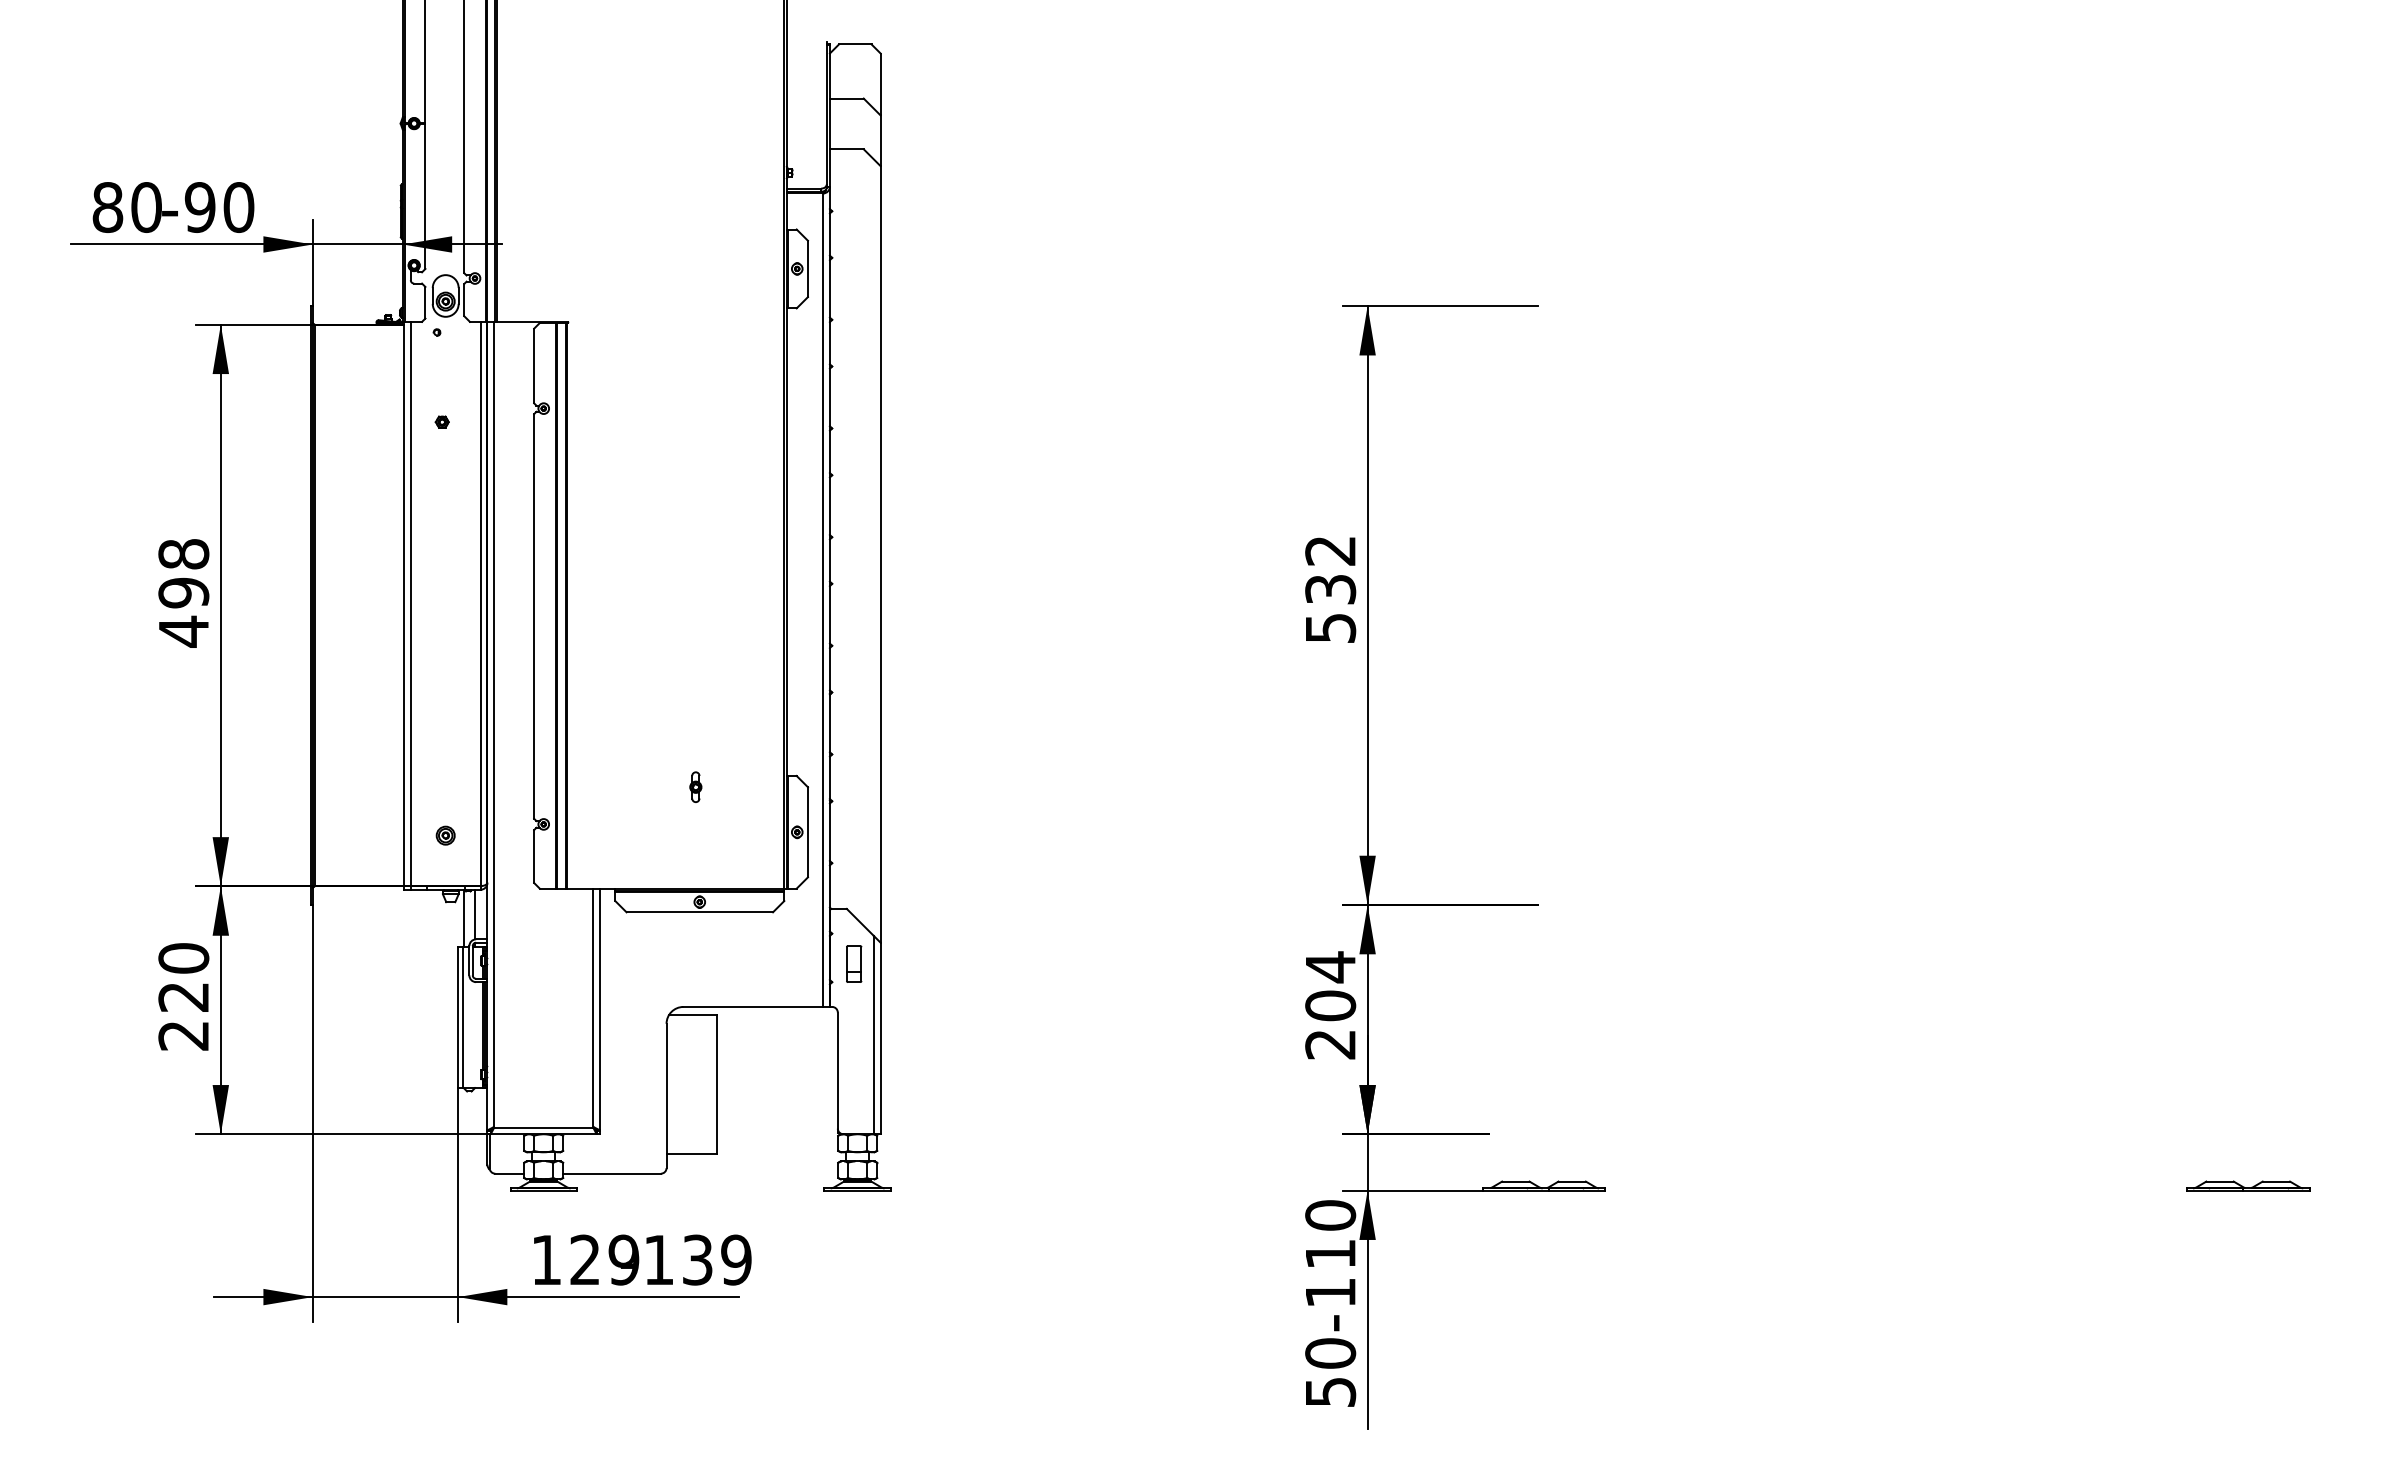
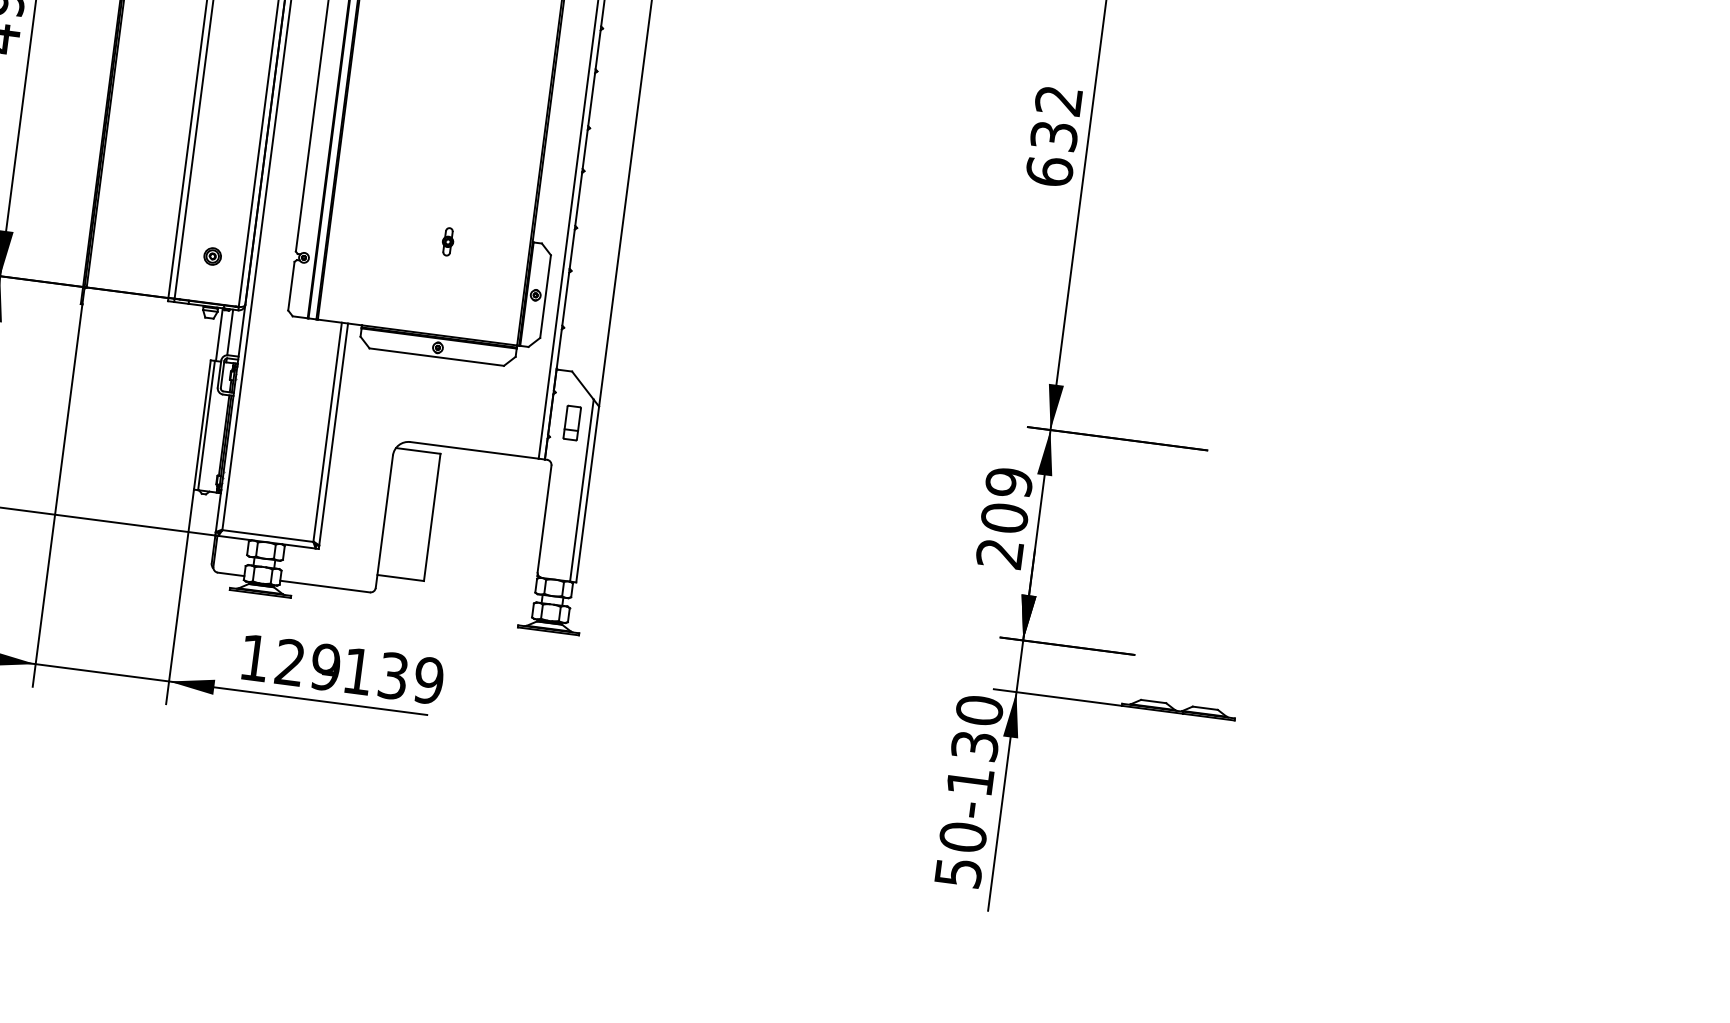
text: (1330, 627) -> (1049, 170), 532 -> 632
text: (1330, 967) -> (1009, 482), 204 -> 209
text: (1330, 1253) -> (974, 745), 50-110 -> 50-130

